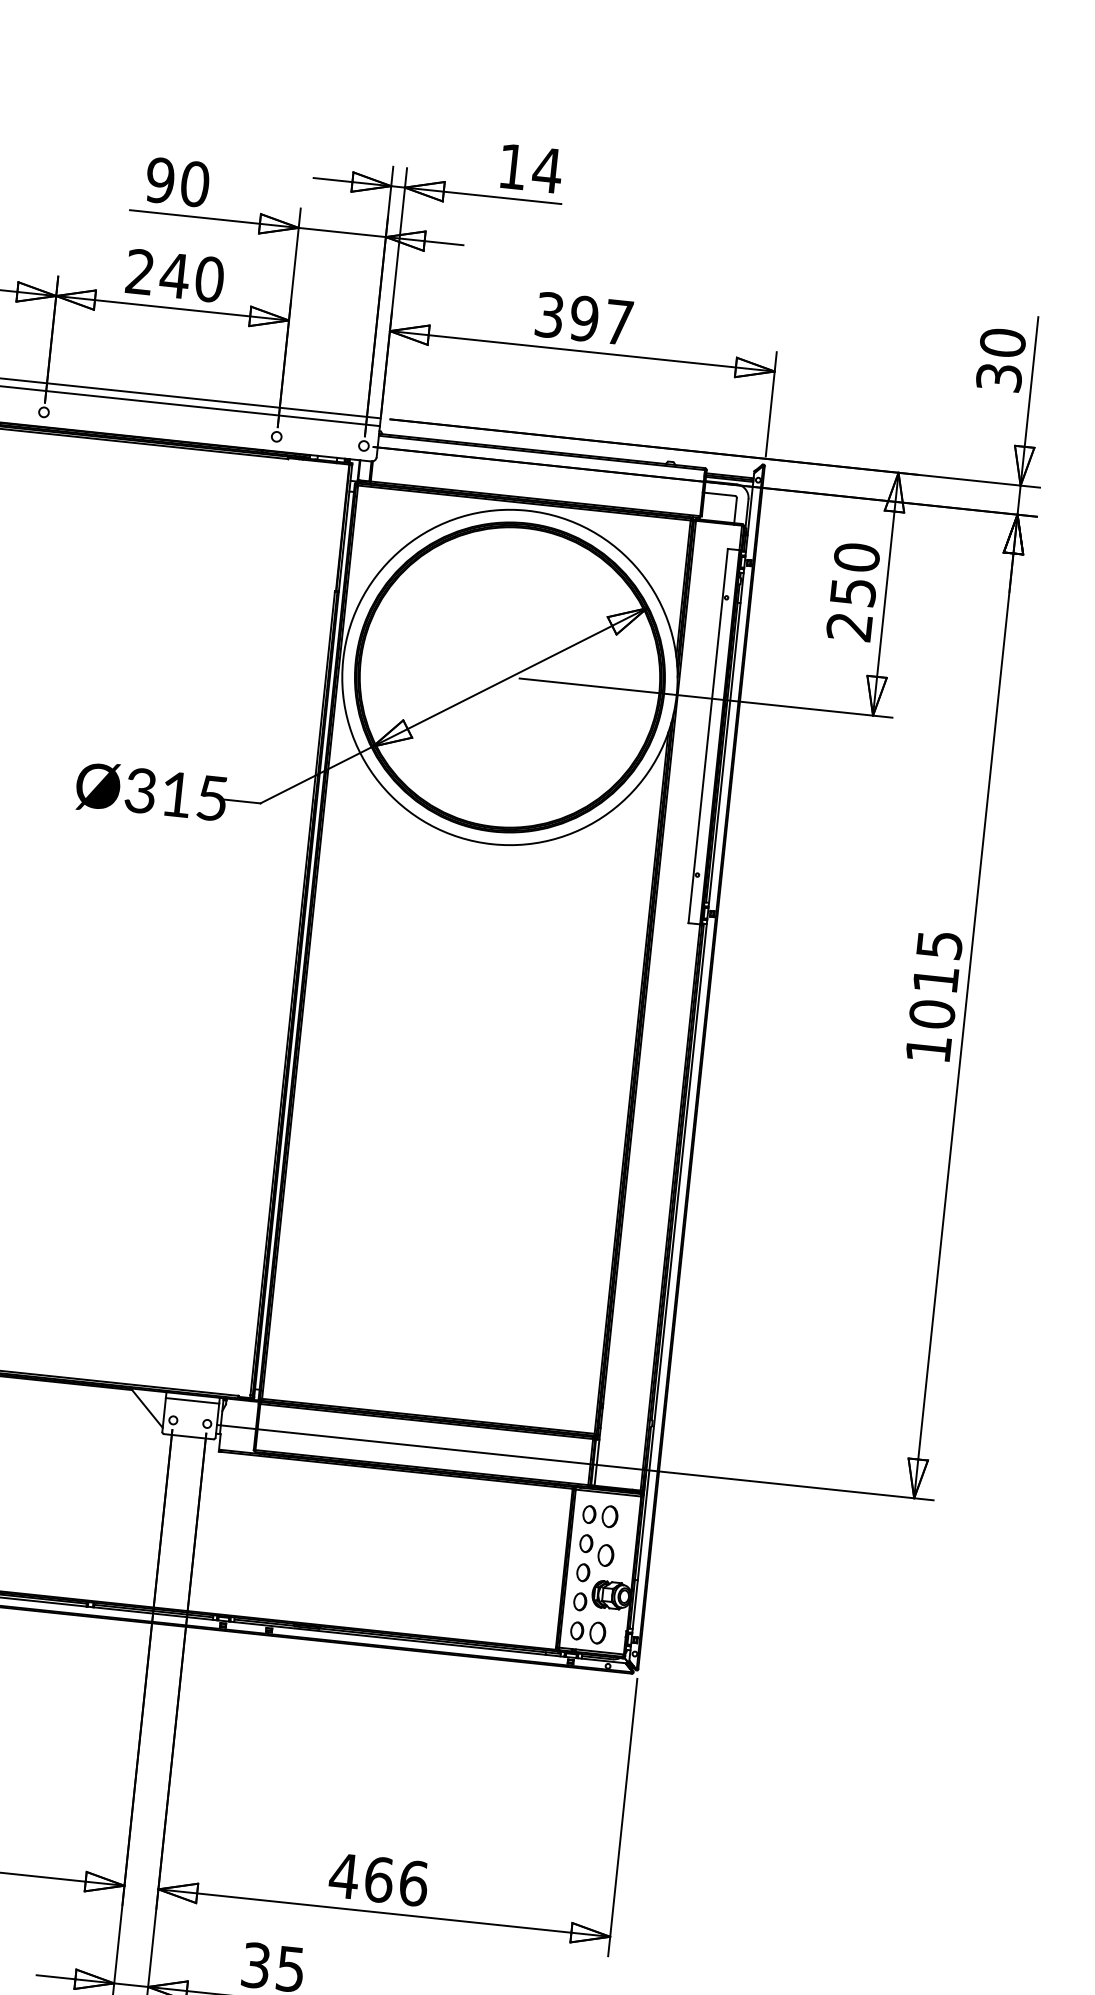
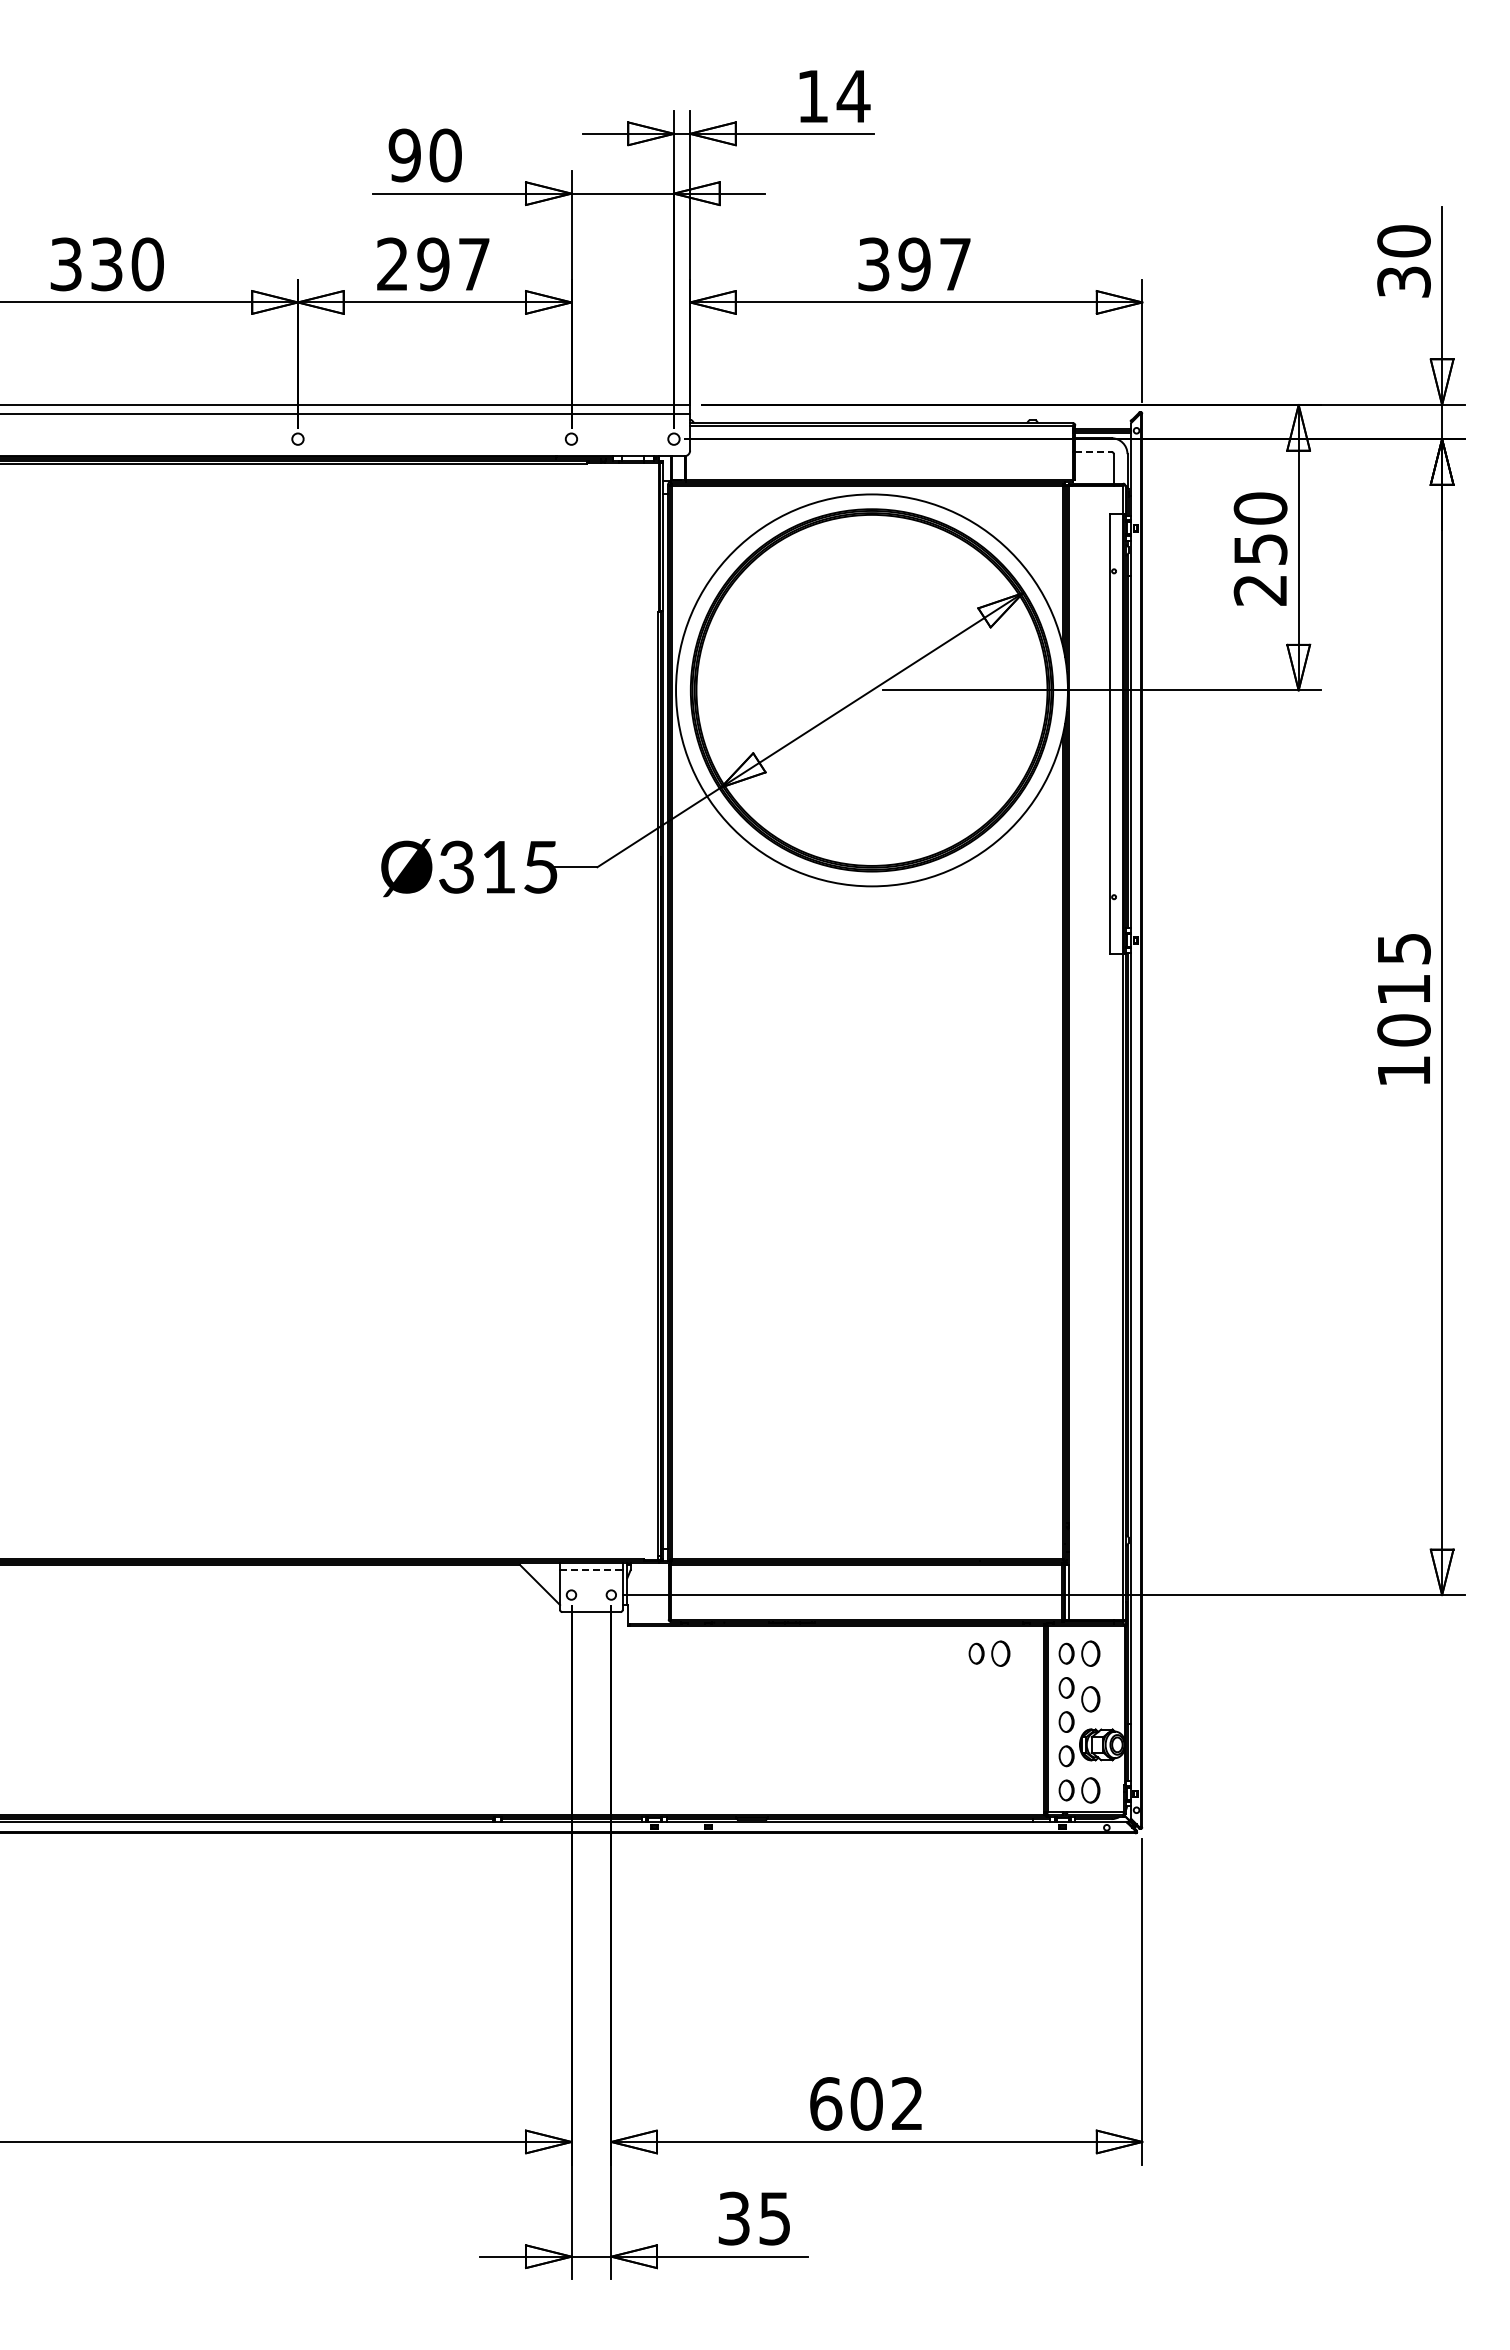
text: (191, 277) -> (453, 264), 240 -> 297
line: (719, 494) -> (1093, 451), solid -> dashed
line: (192, 1401) -> (591, 1570), solid -> dashed
part: (523, 1507) -> (989, 1653), added
text: (378, 1879) -> (865, 2103), 466 -> 602

